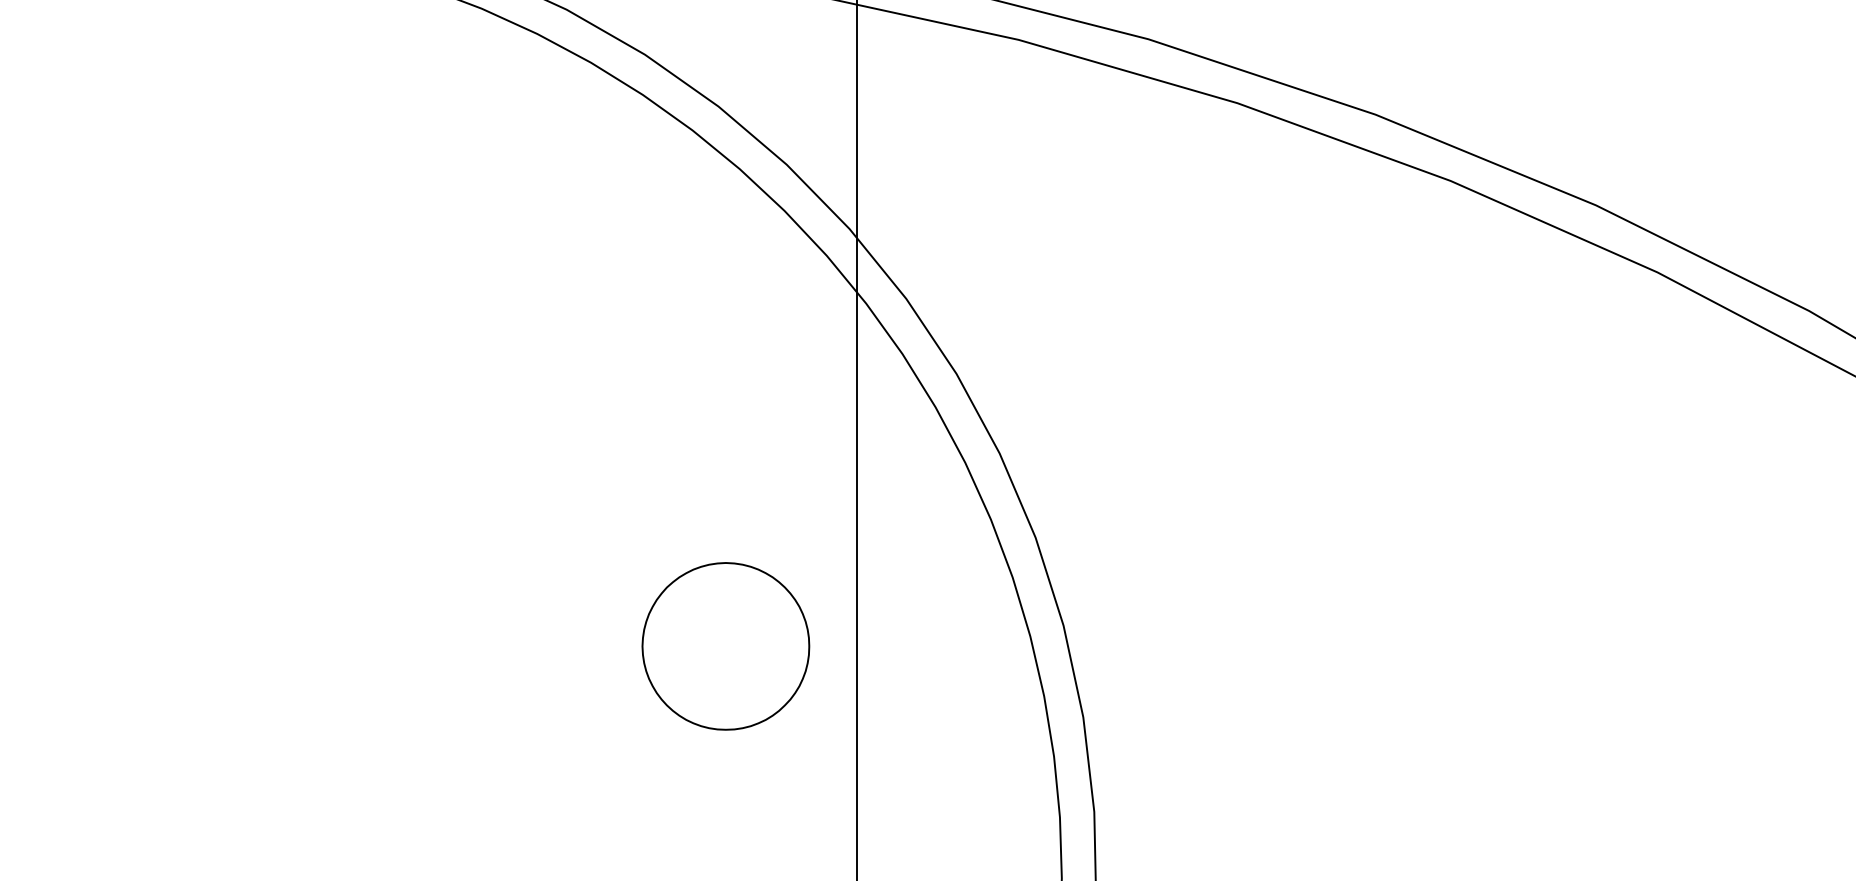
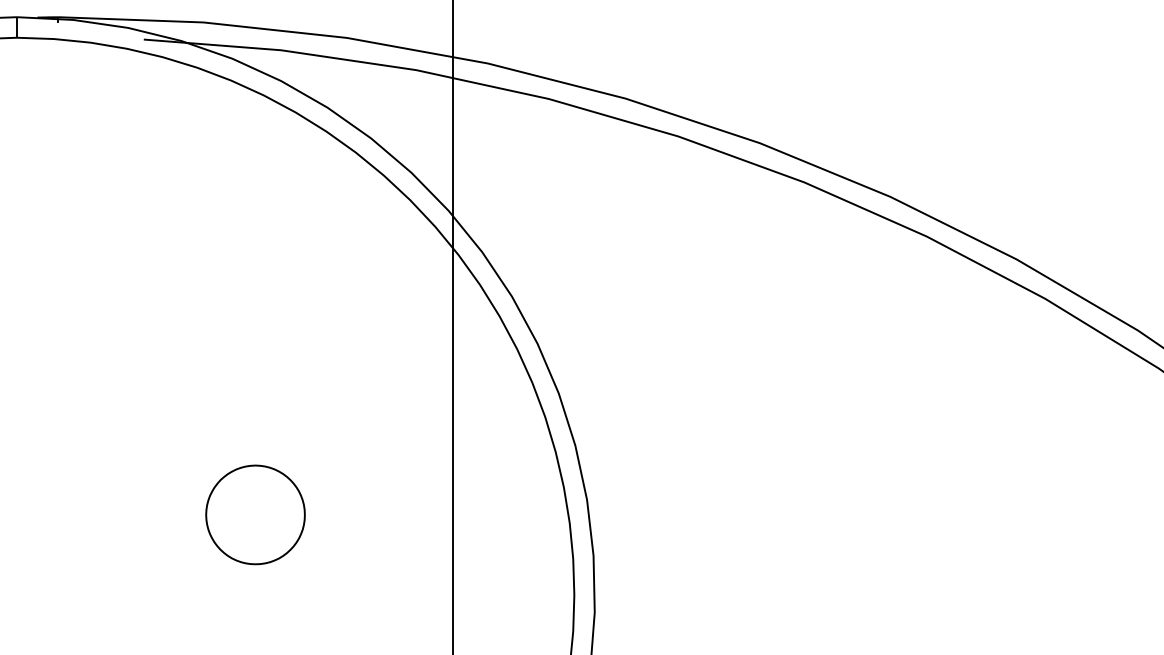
part: (725, 645) -> (255, 514), moved

